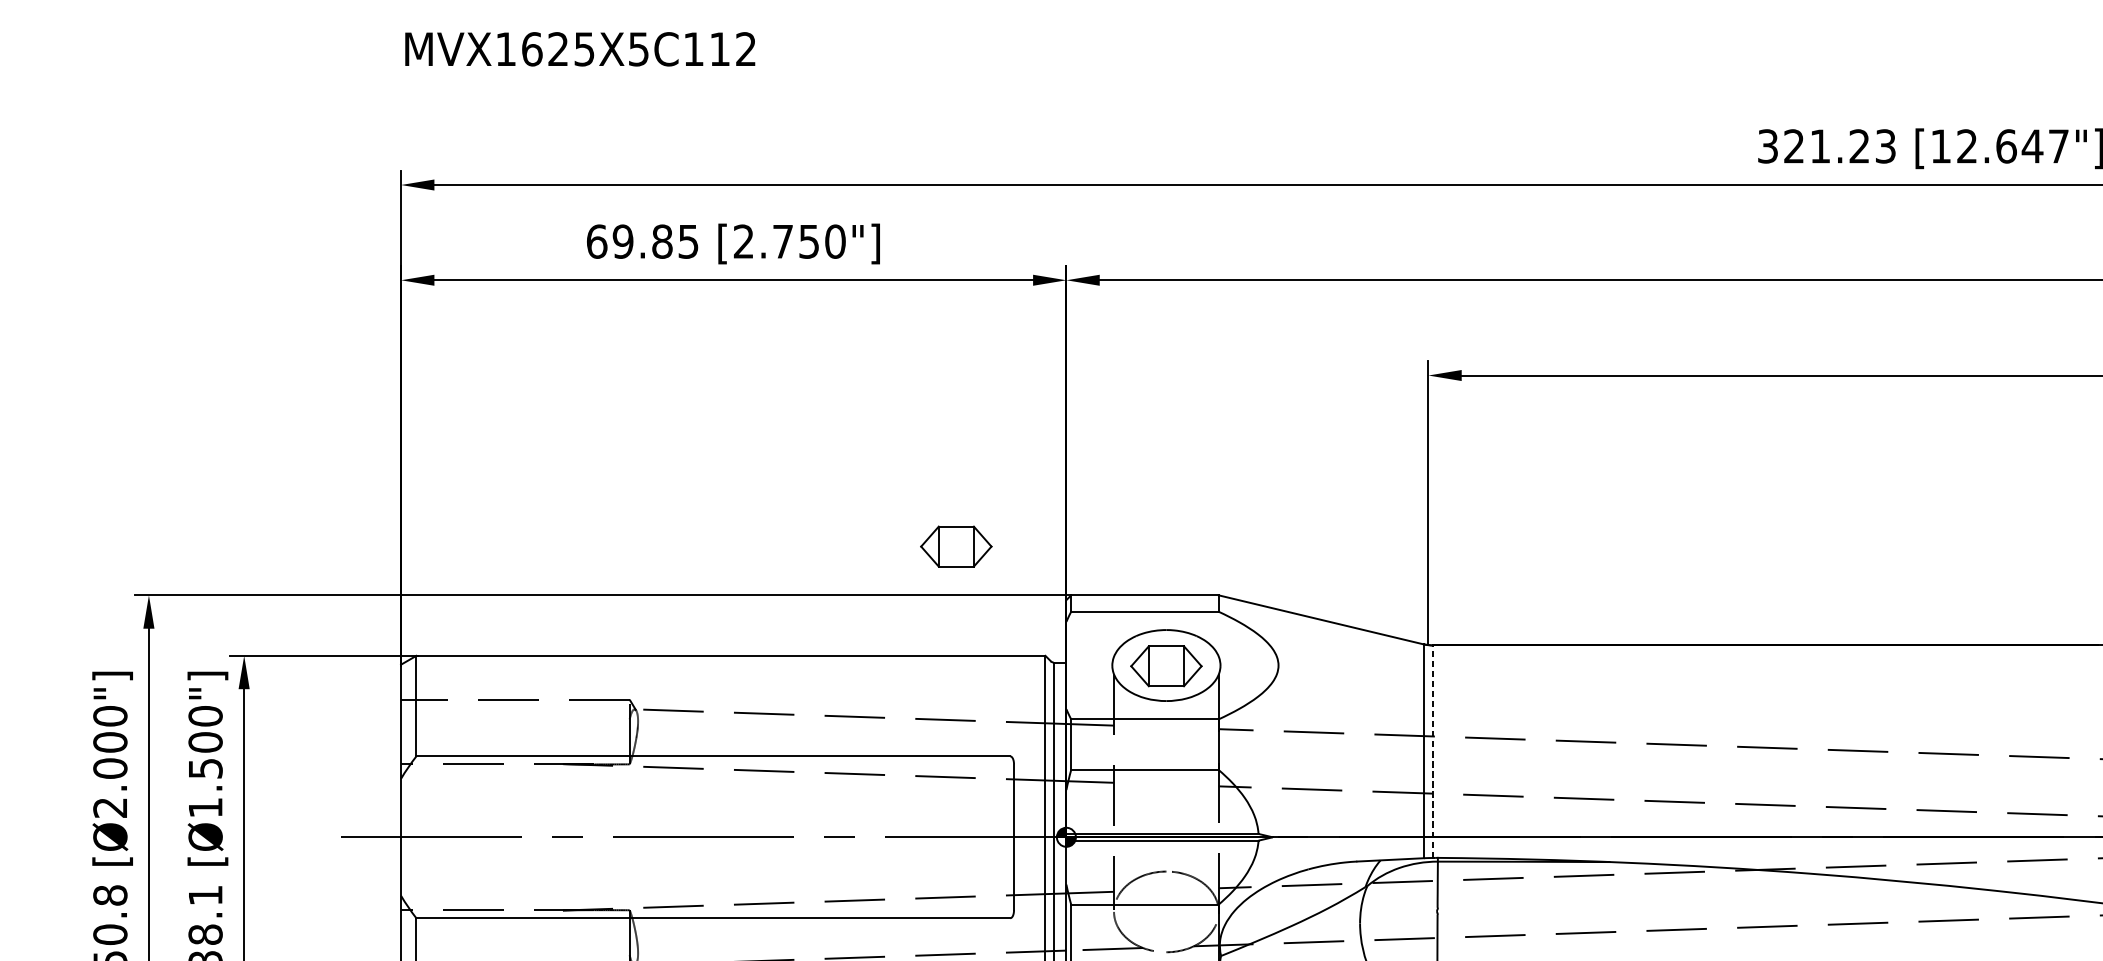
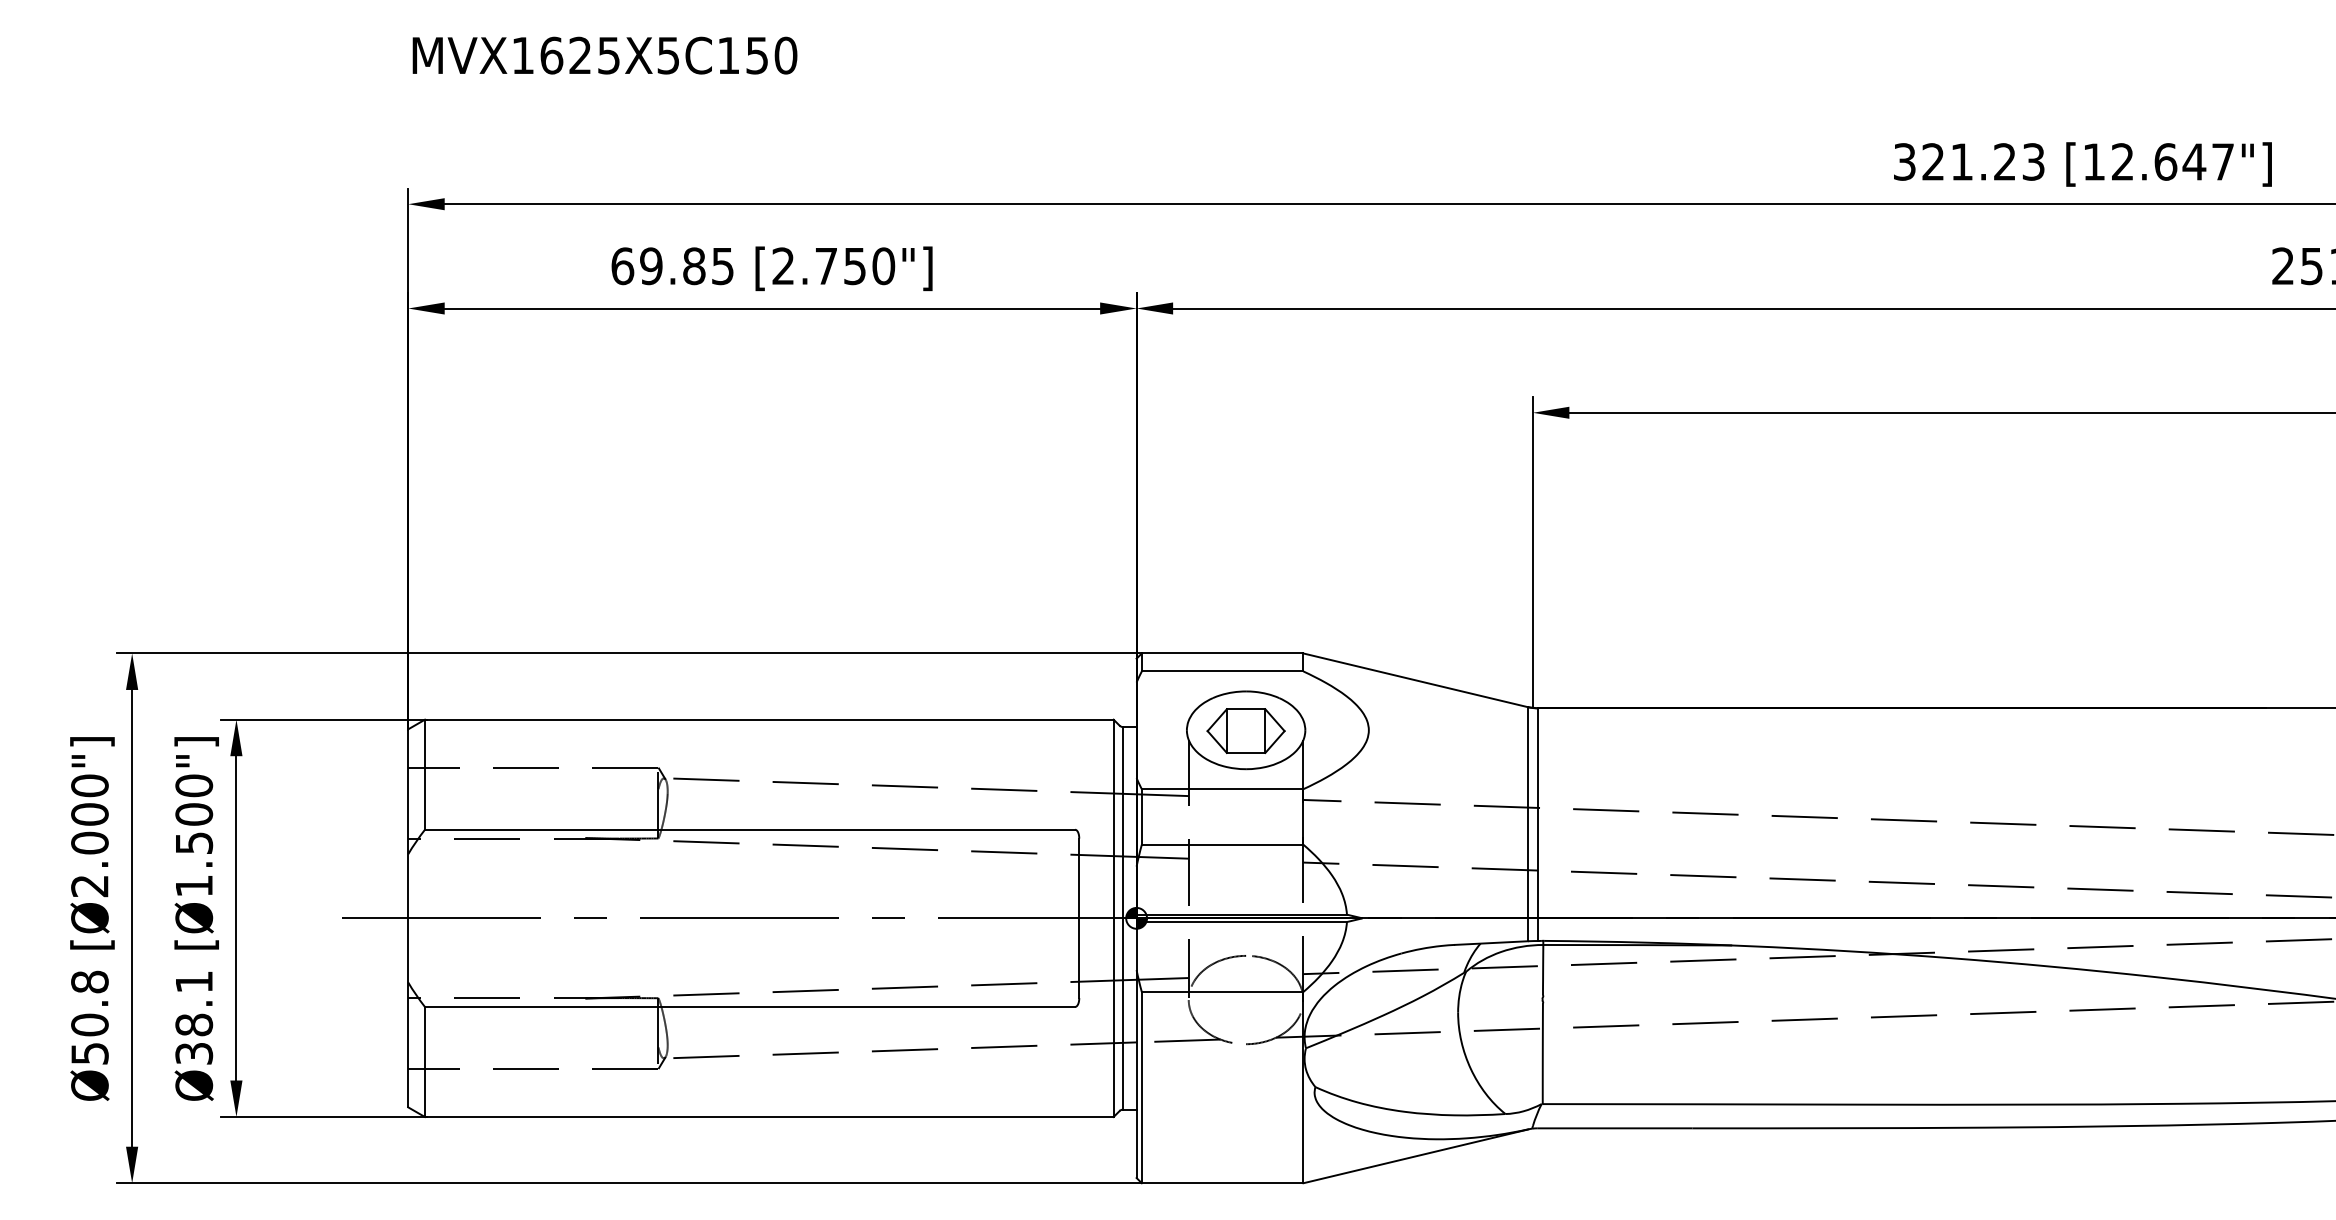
text: (732, 49) -> (771, 55), MVX1625X5C112 -> MVX1625X5C150
part: (955, 546) -> (1015, 599), removed
line: (1432, 751) -> (1537, 824), dashed -> solid

